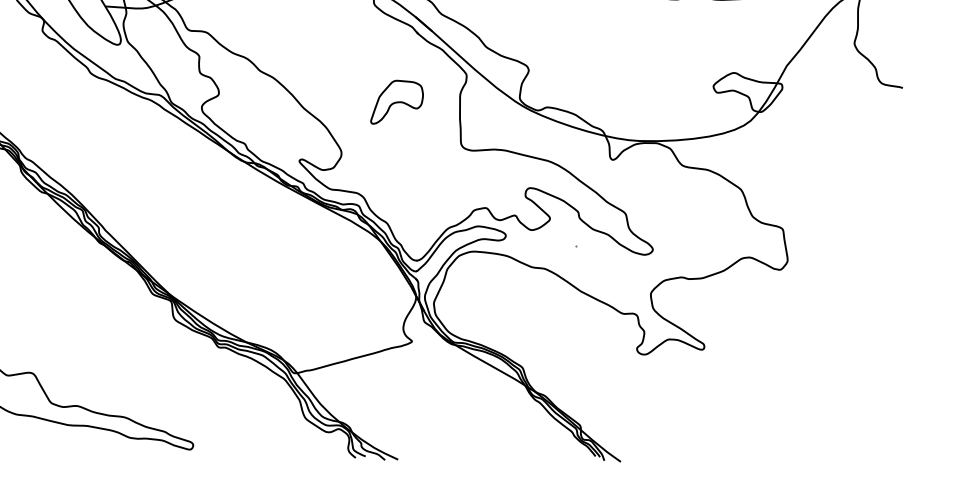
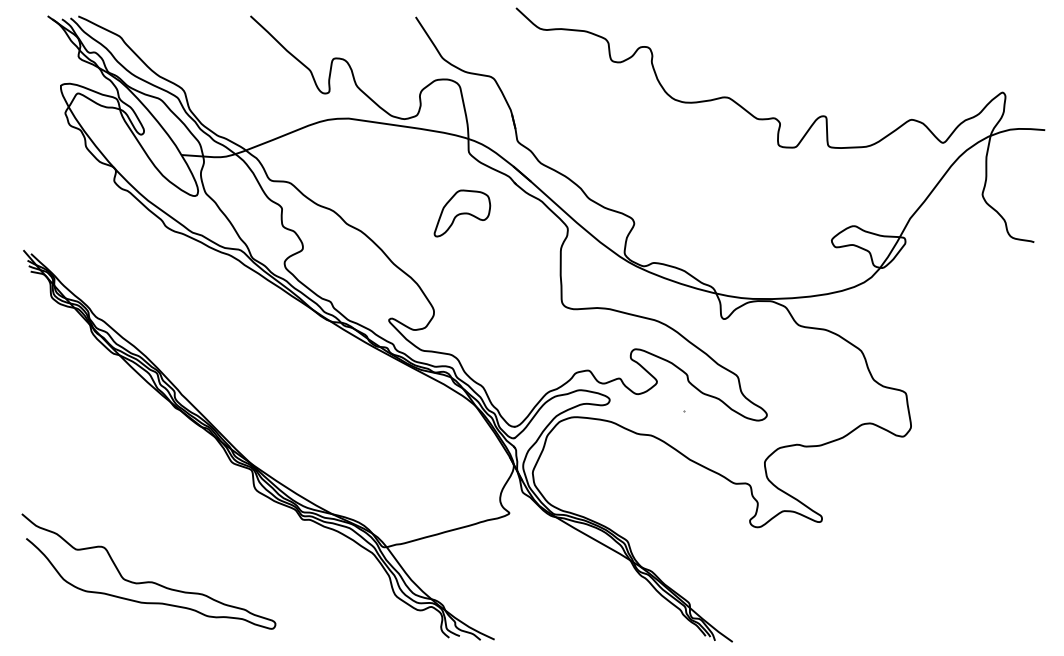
part: (397, 102) -> (462, 213), moved

